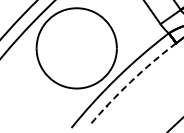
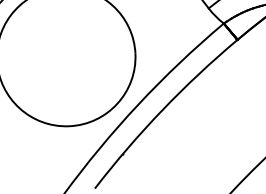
arc: (130, 81) -> (161, 109), dashed -> solid

